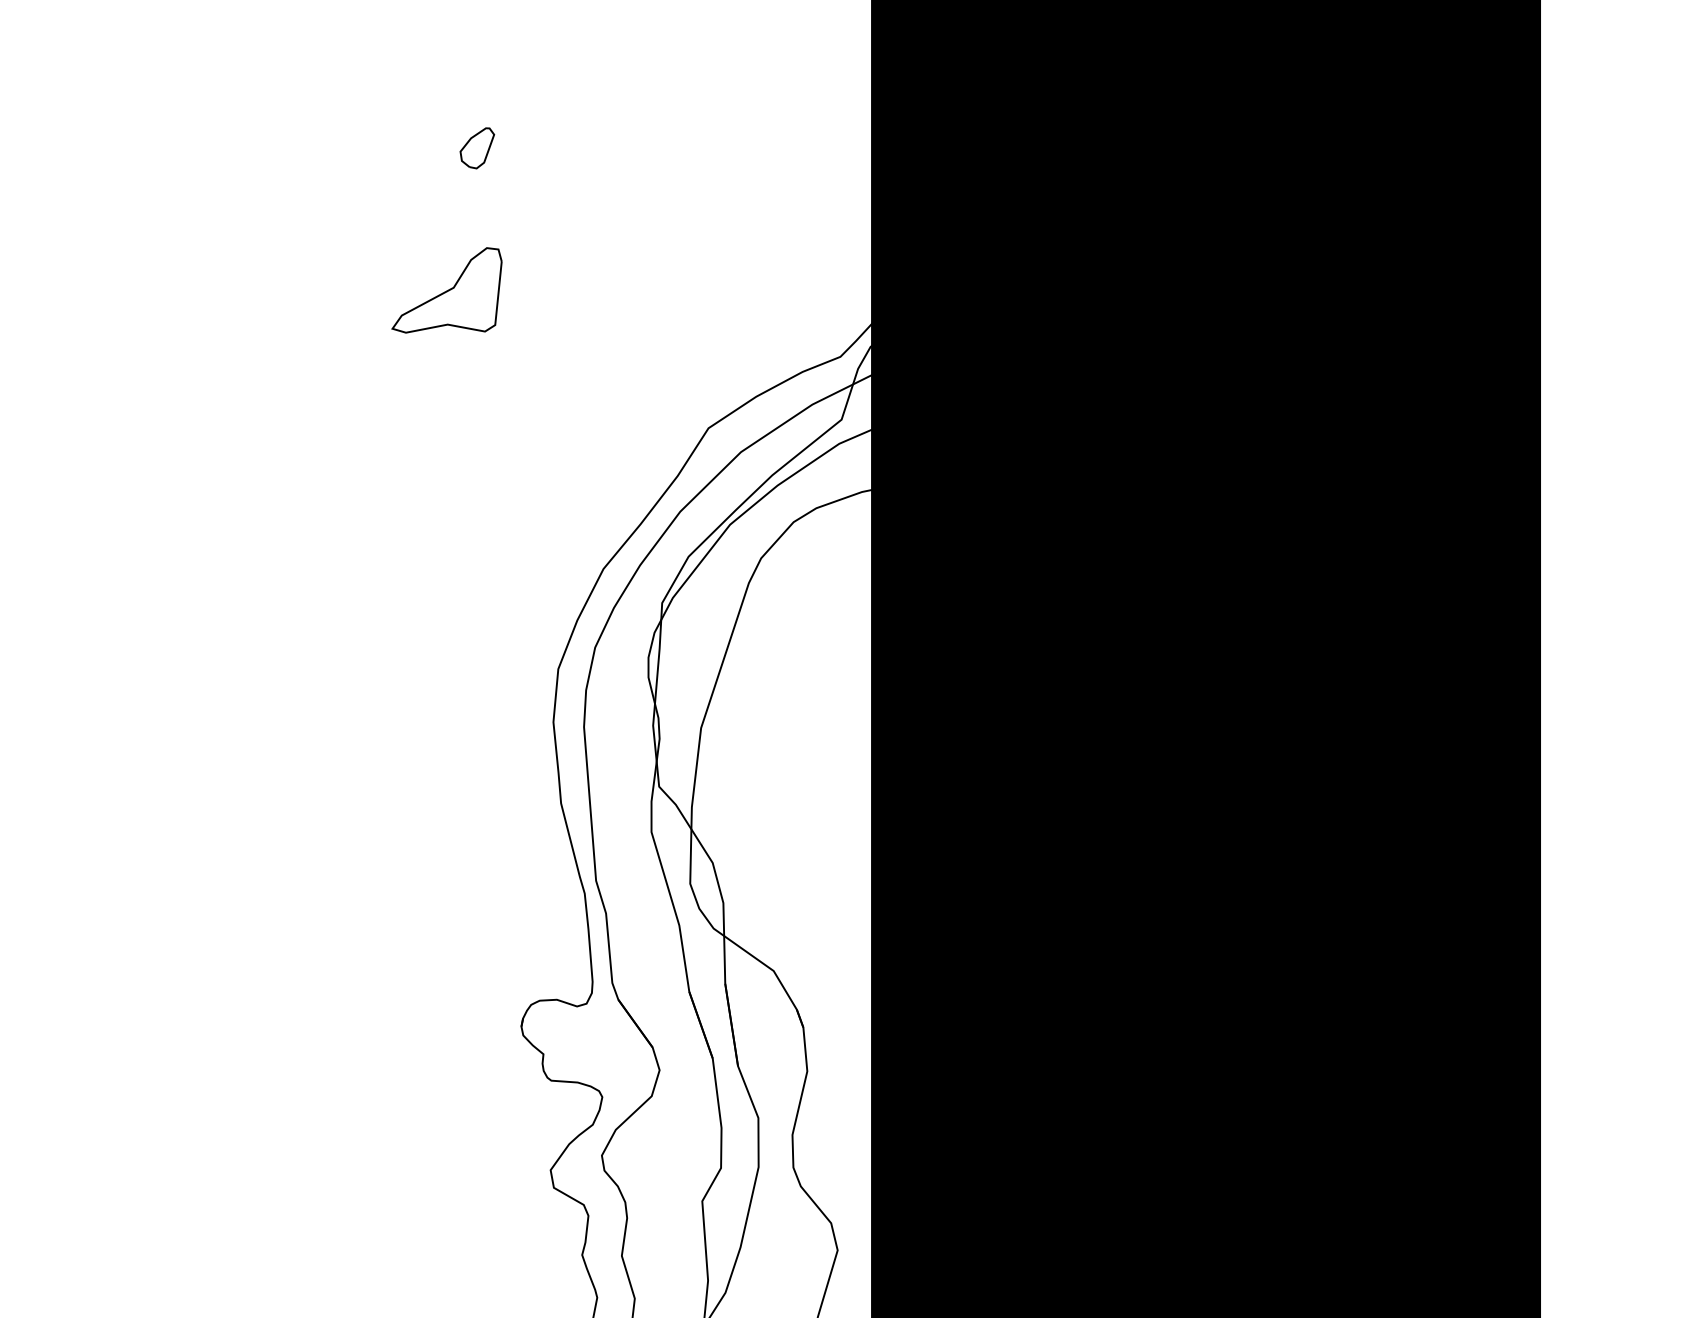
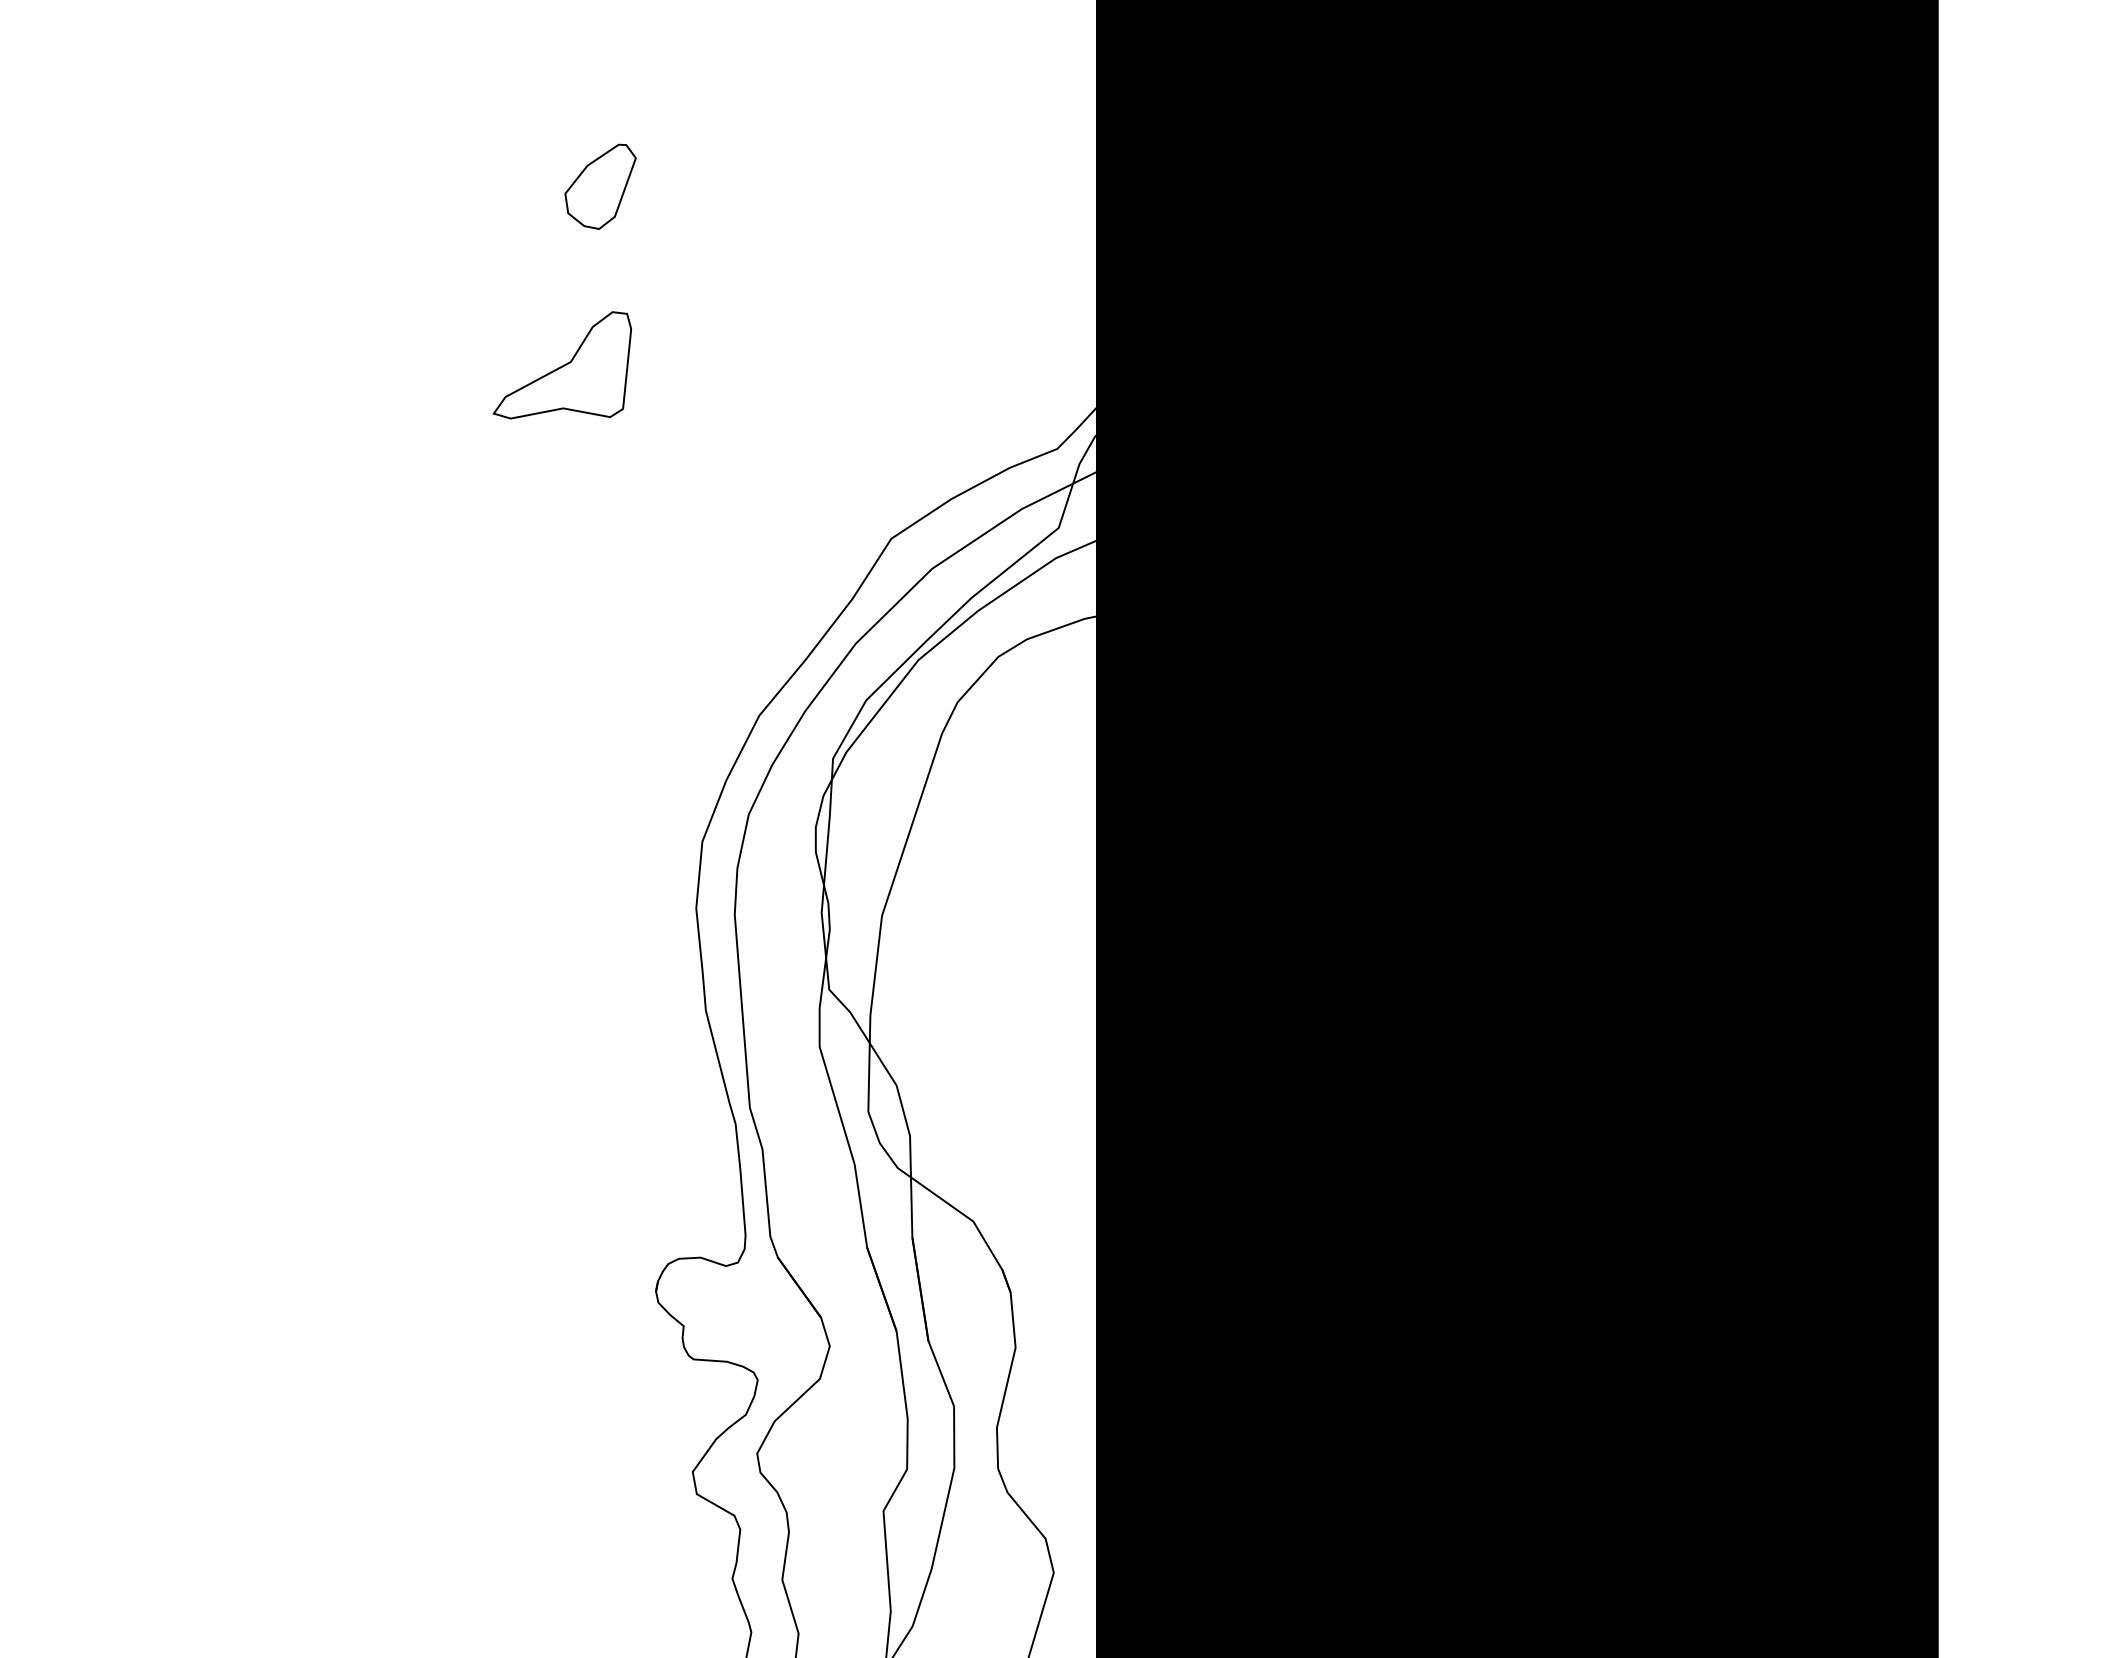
part: (477, 148) -> (600, 186), size x1.67

